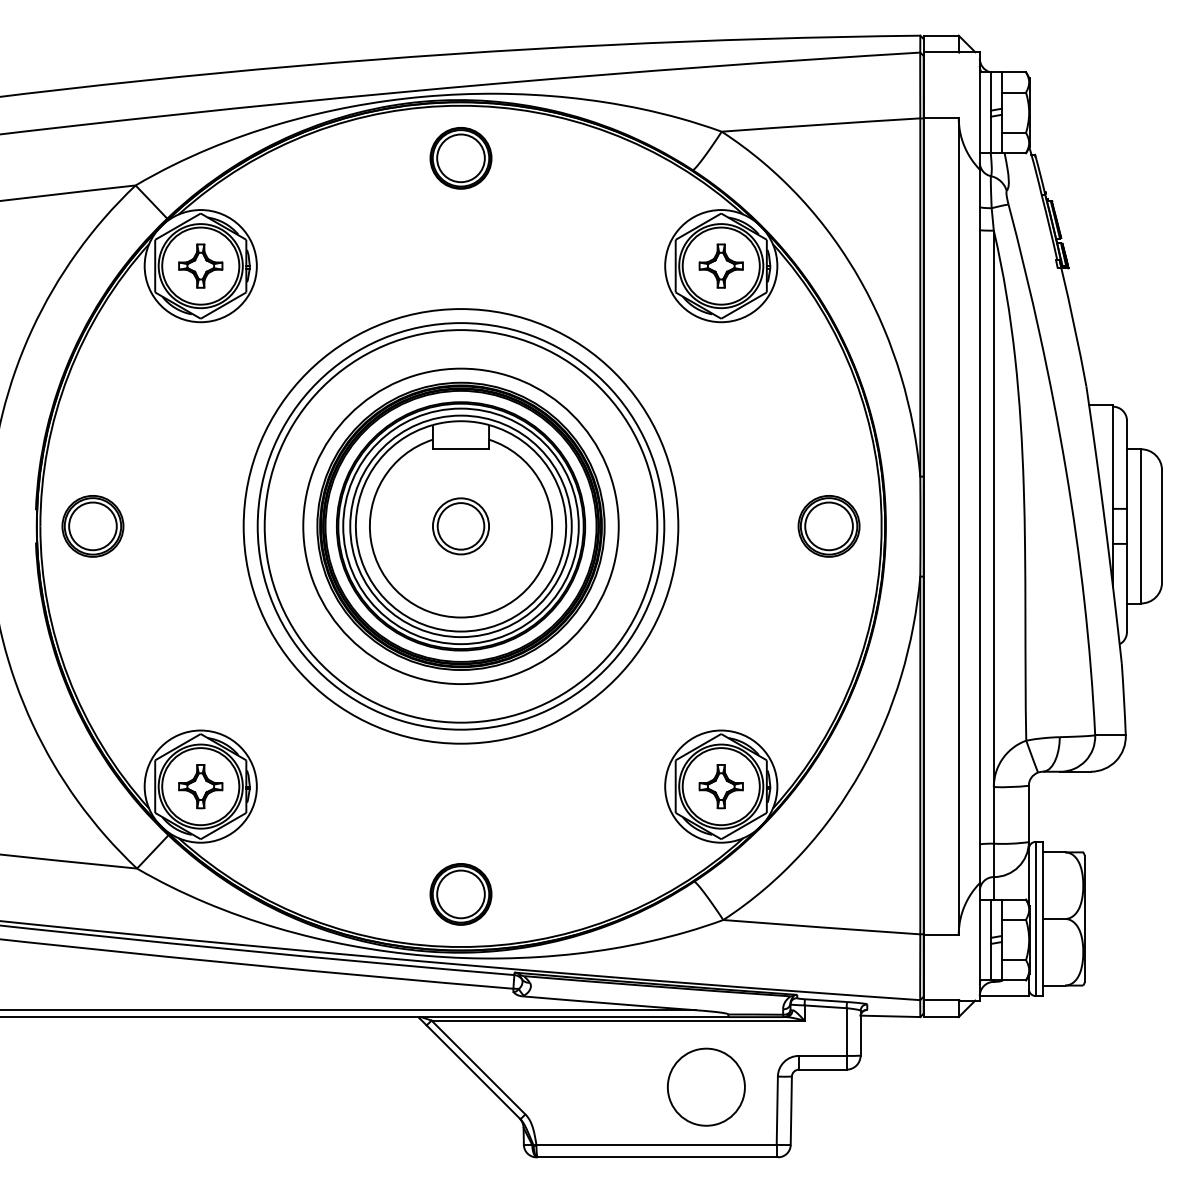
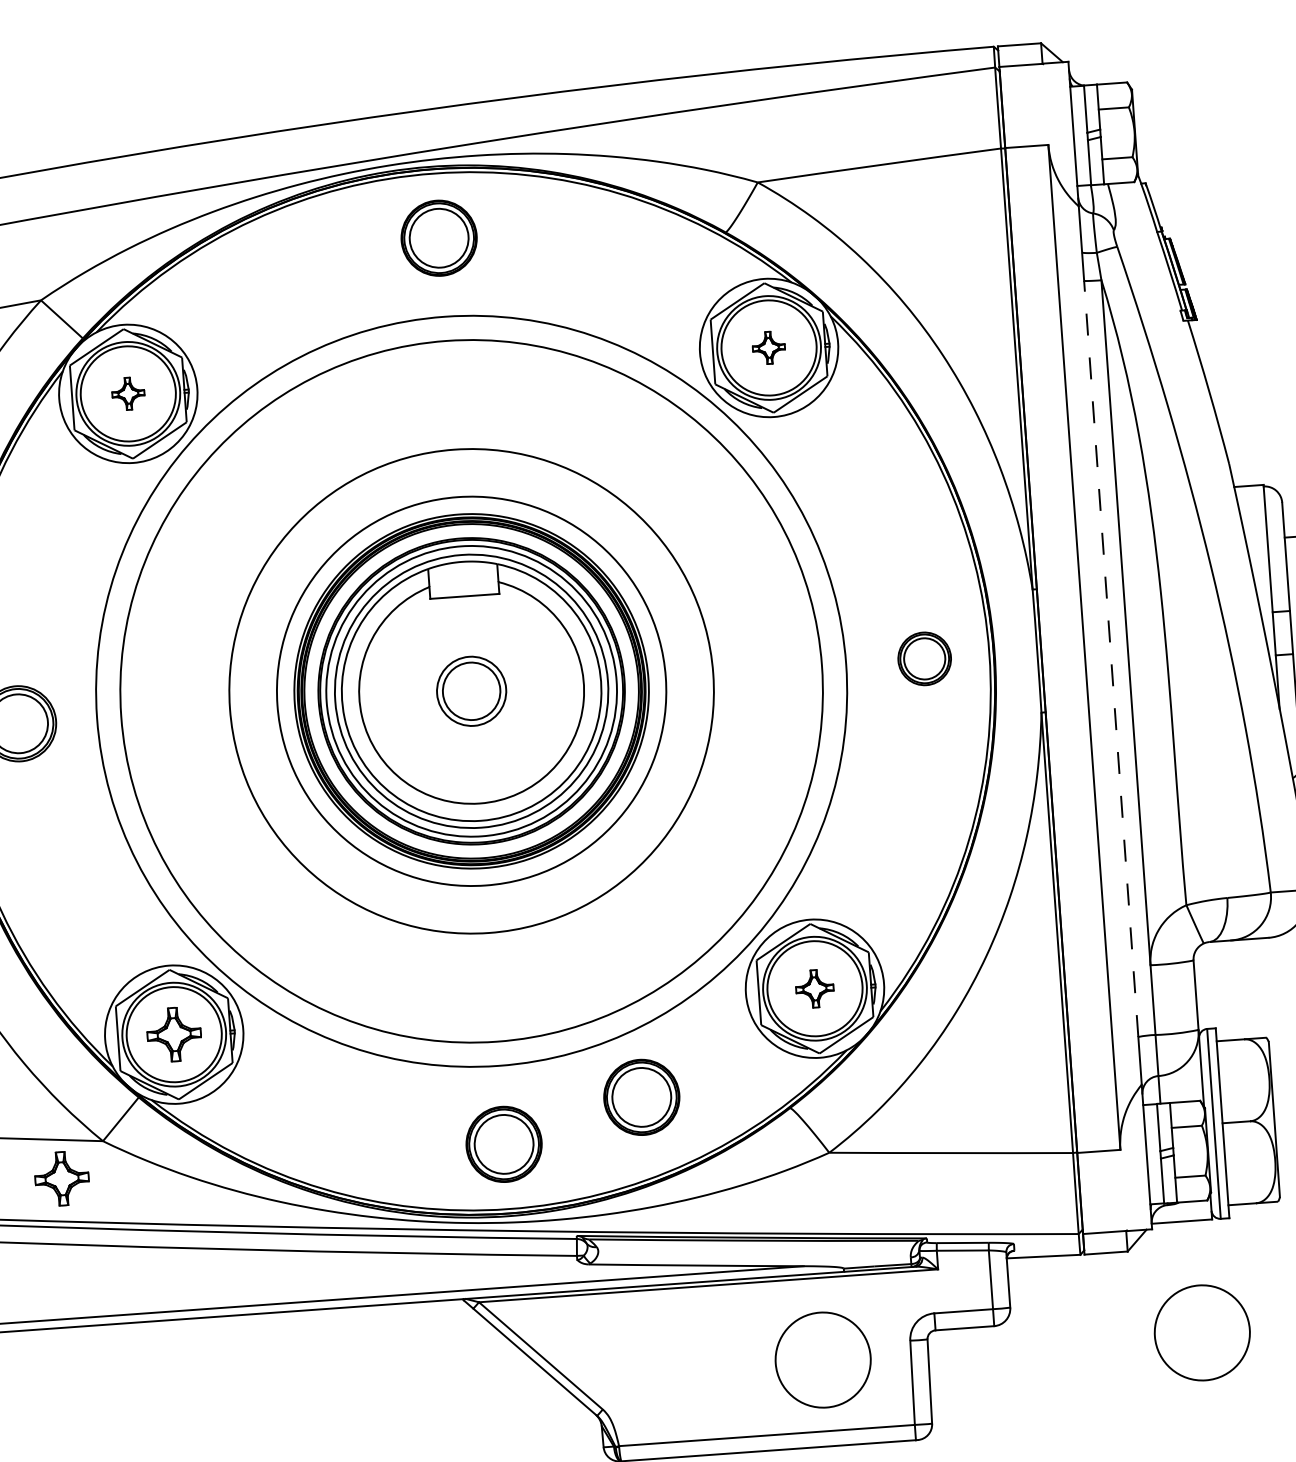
part: (200, 265) -> (127, 393), size x0.6
part: (720, 265) -> (768, 347), size x0.6
circle: (460, 526) -> (471, 691), size x1.4
circle: (460, 526) -> (471, 691), size x1.4
part: (828, 526) -> (924, 659), size x0.7
line: (979, 536) -> (1110, 658), solid -> dashed
part: (720, 786) -> (814, 988), size x0.7
part: (574, 864) -> (641, 1097), added
part: (101, 896) -> (61, 1178), added
circle: (1014, 1086) -> (1202, 1332), added

